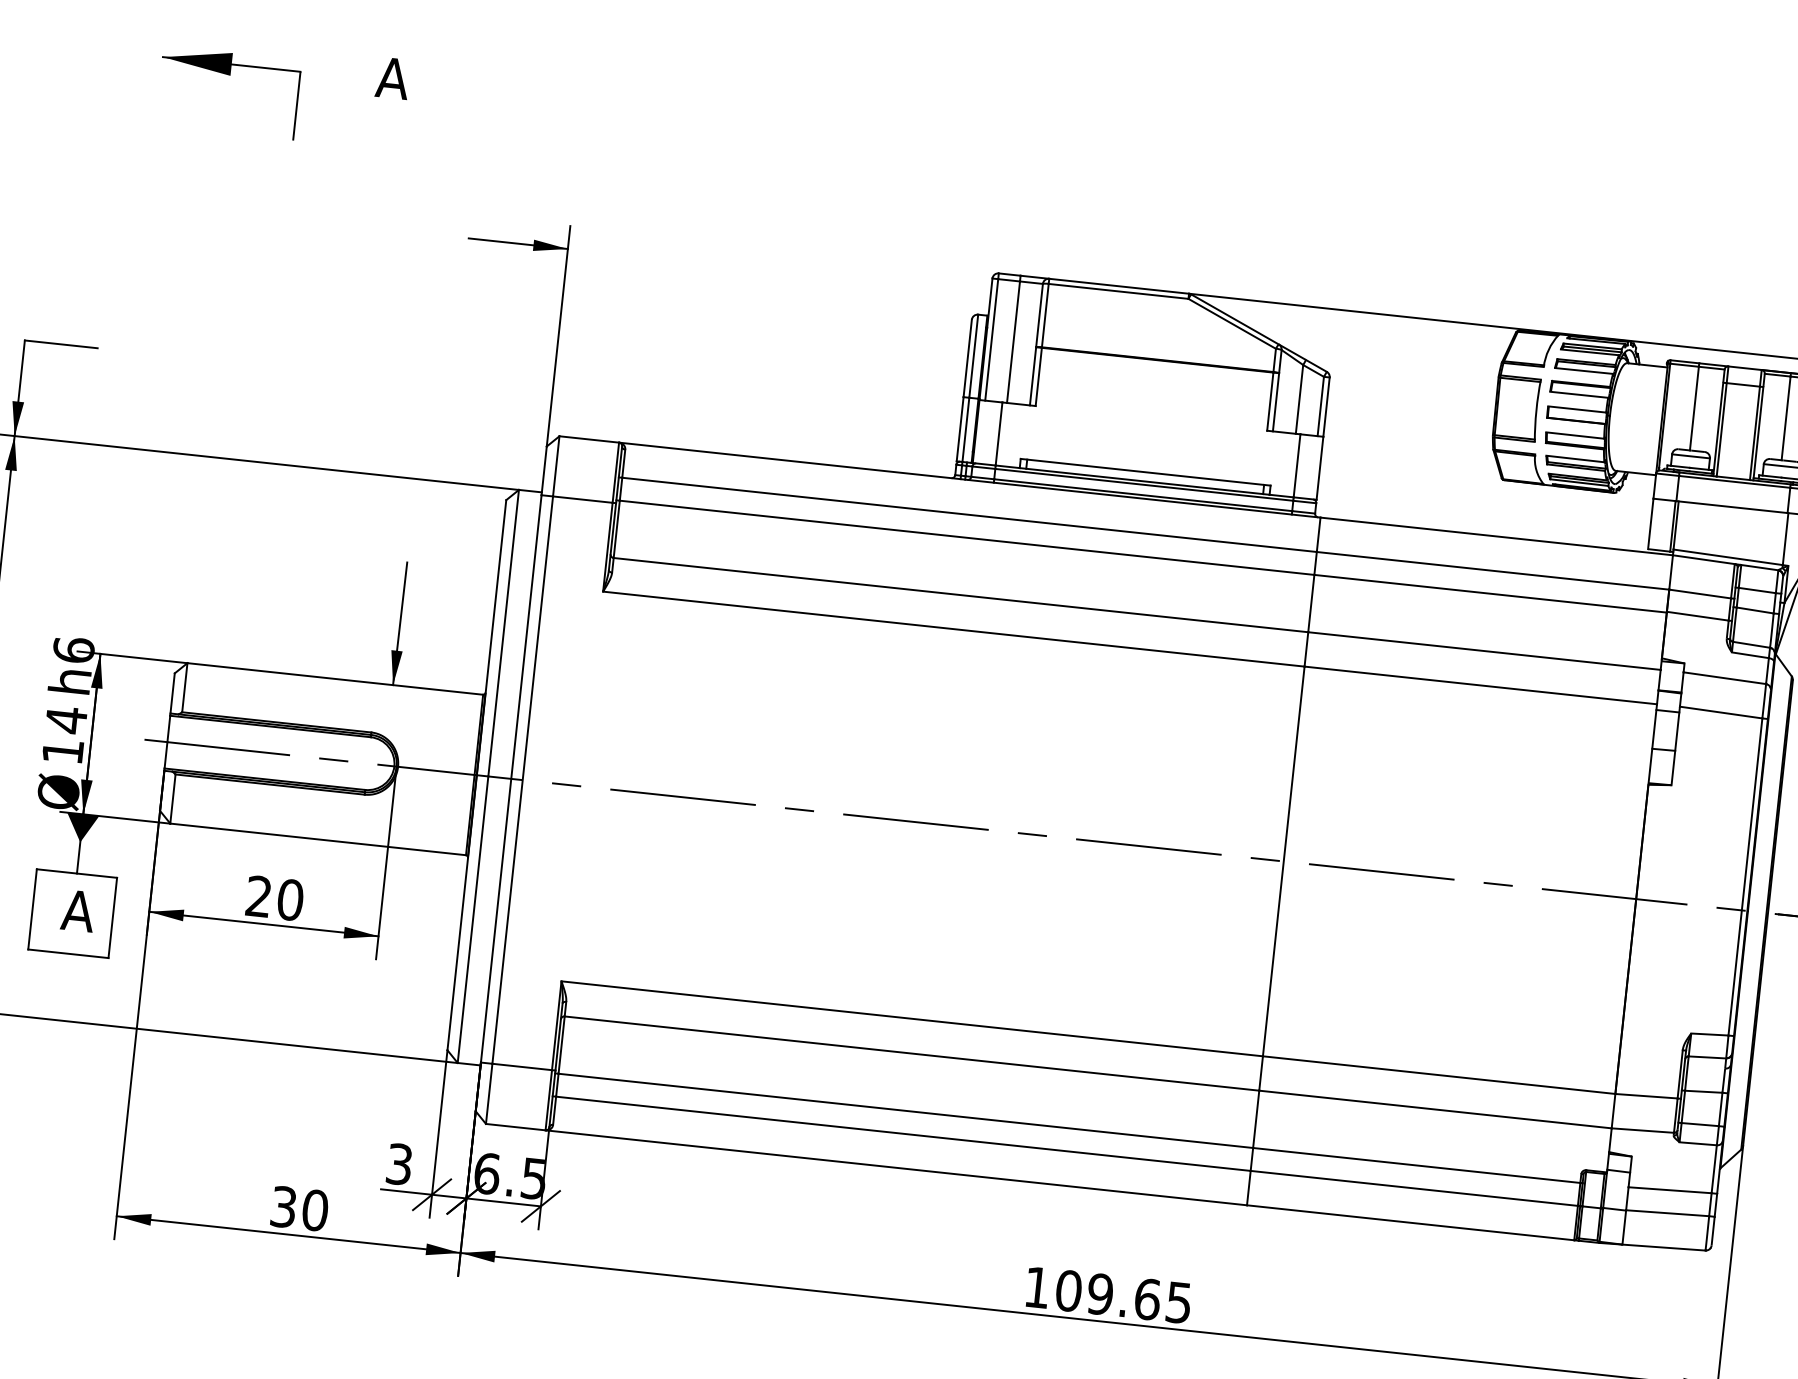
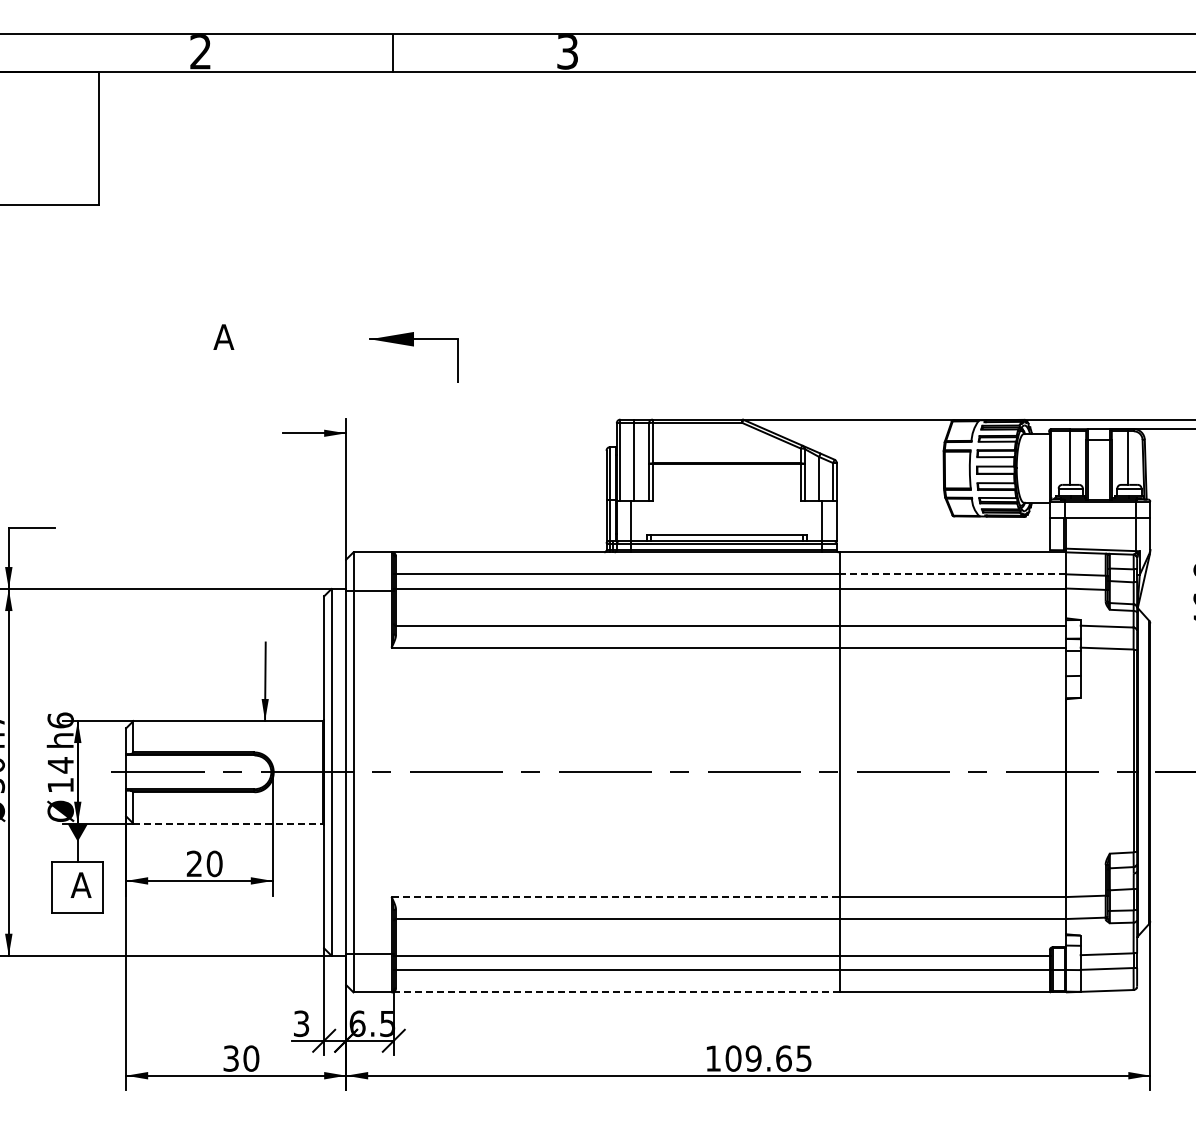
part: (229, 75) -> (413, 346), moved
line: (1493, 571) -> (953, 574), solid -> dashed
line: (318, 839) -> (228, 823), solid -> dashed
line: (912, 1019) -> (616, 897), solid -> dashed
line: (895, 1167) -> (615, 992), solid -> dashed

